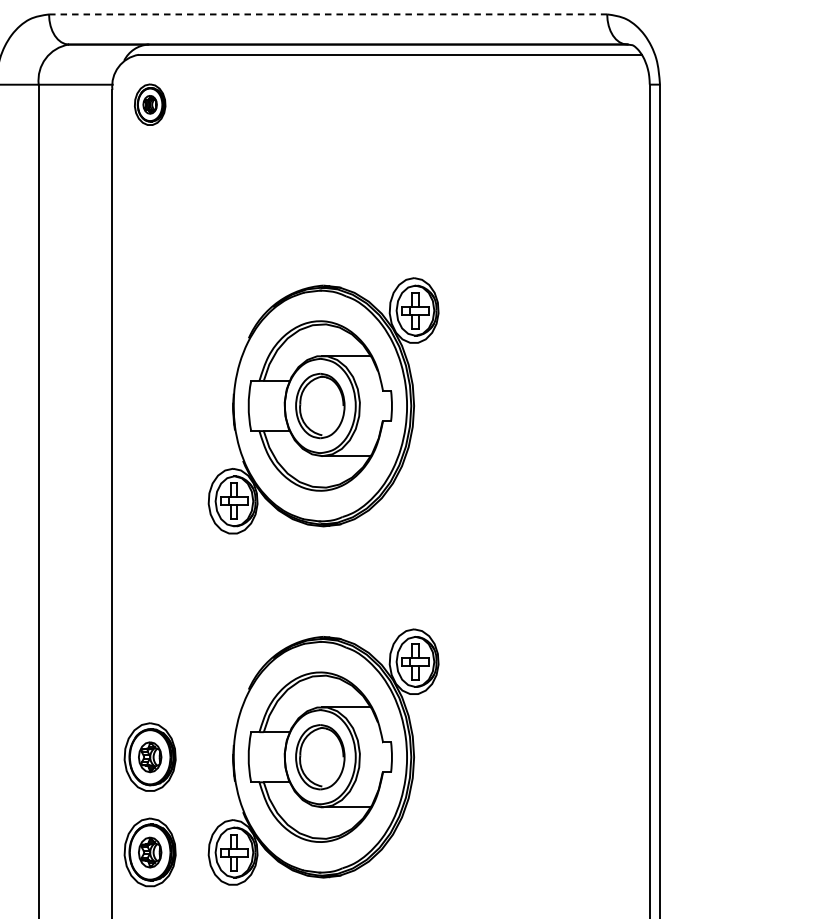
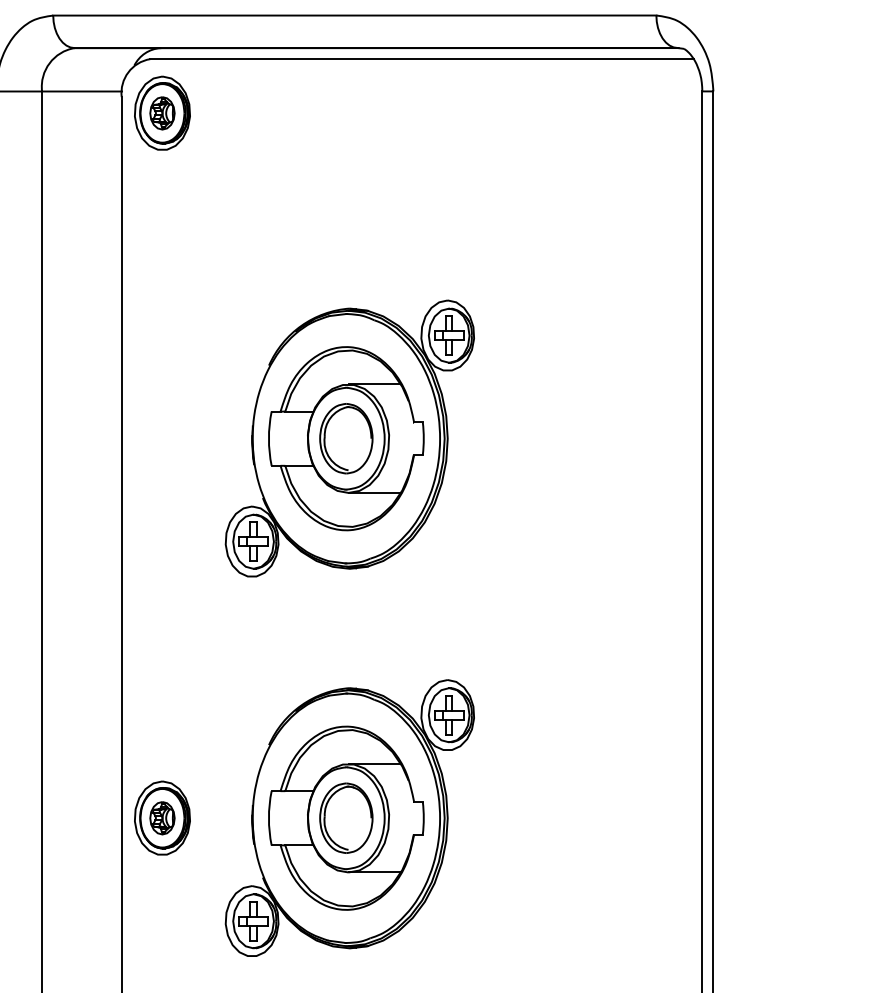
line: (327, 14) -> (354, 15), dashed -> solid
part: (150, 104) -> (162, 112), size x1.67
part: (150, 851) -> (162, 920), removed

